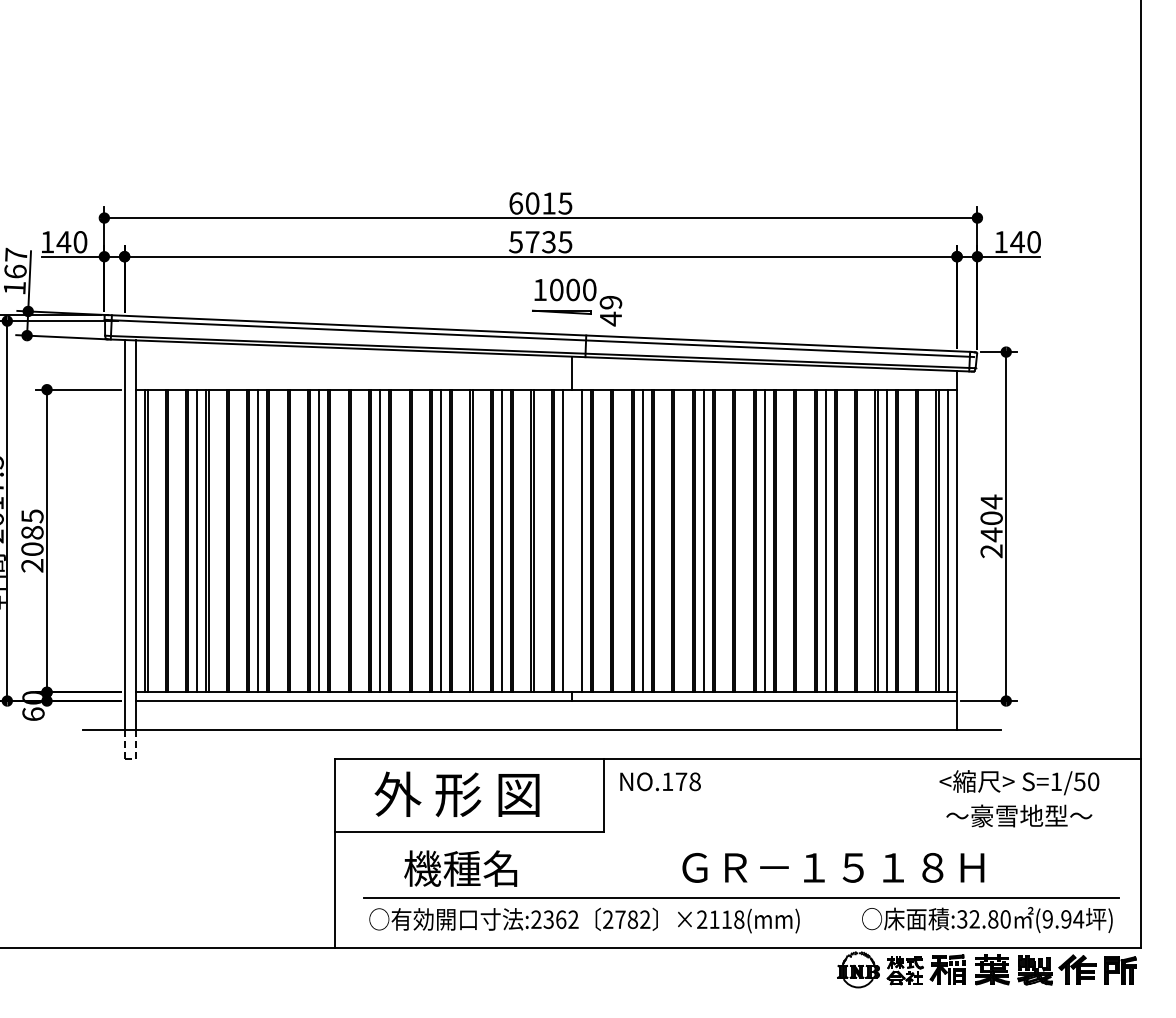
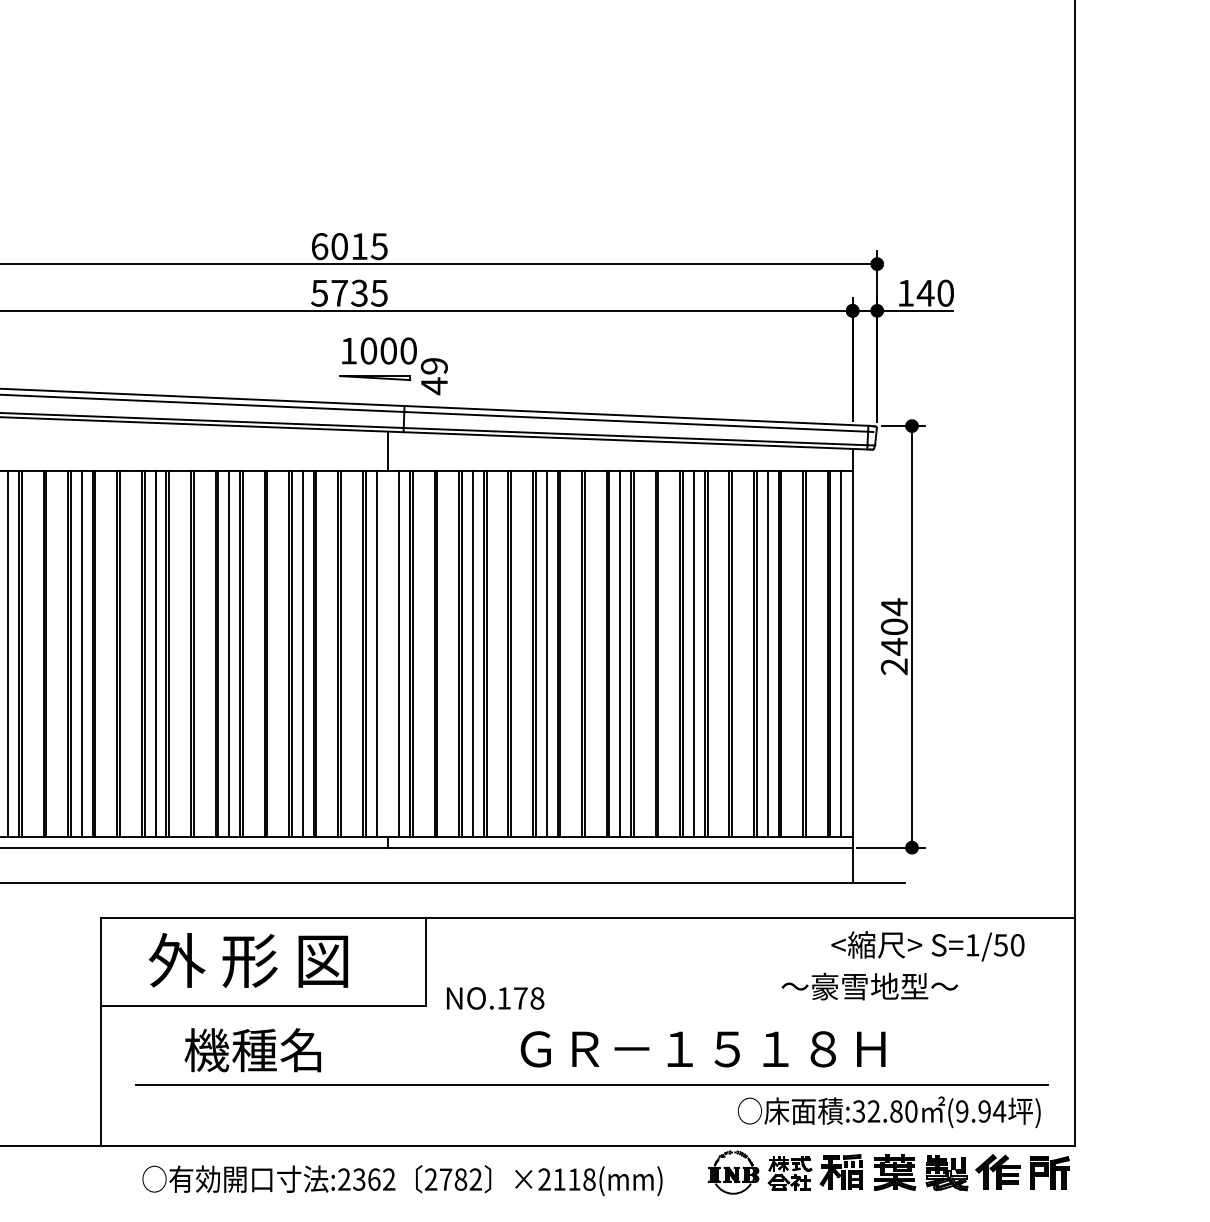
text: (660, 781) -> (495, 998), moved
text: (1019, 815) -> (870, 985), moved
text: (584, 920) -> (402, 1180), moved

